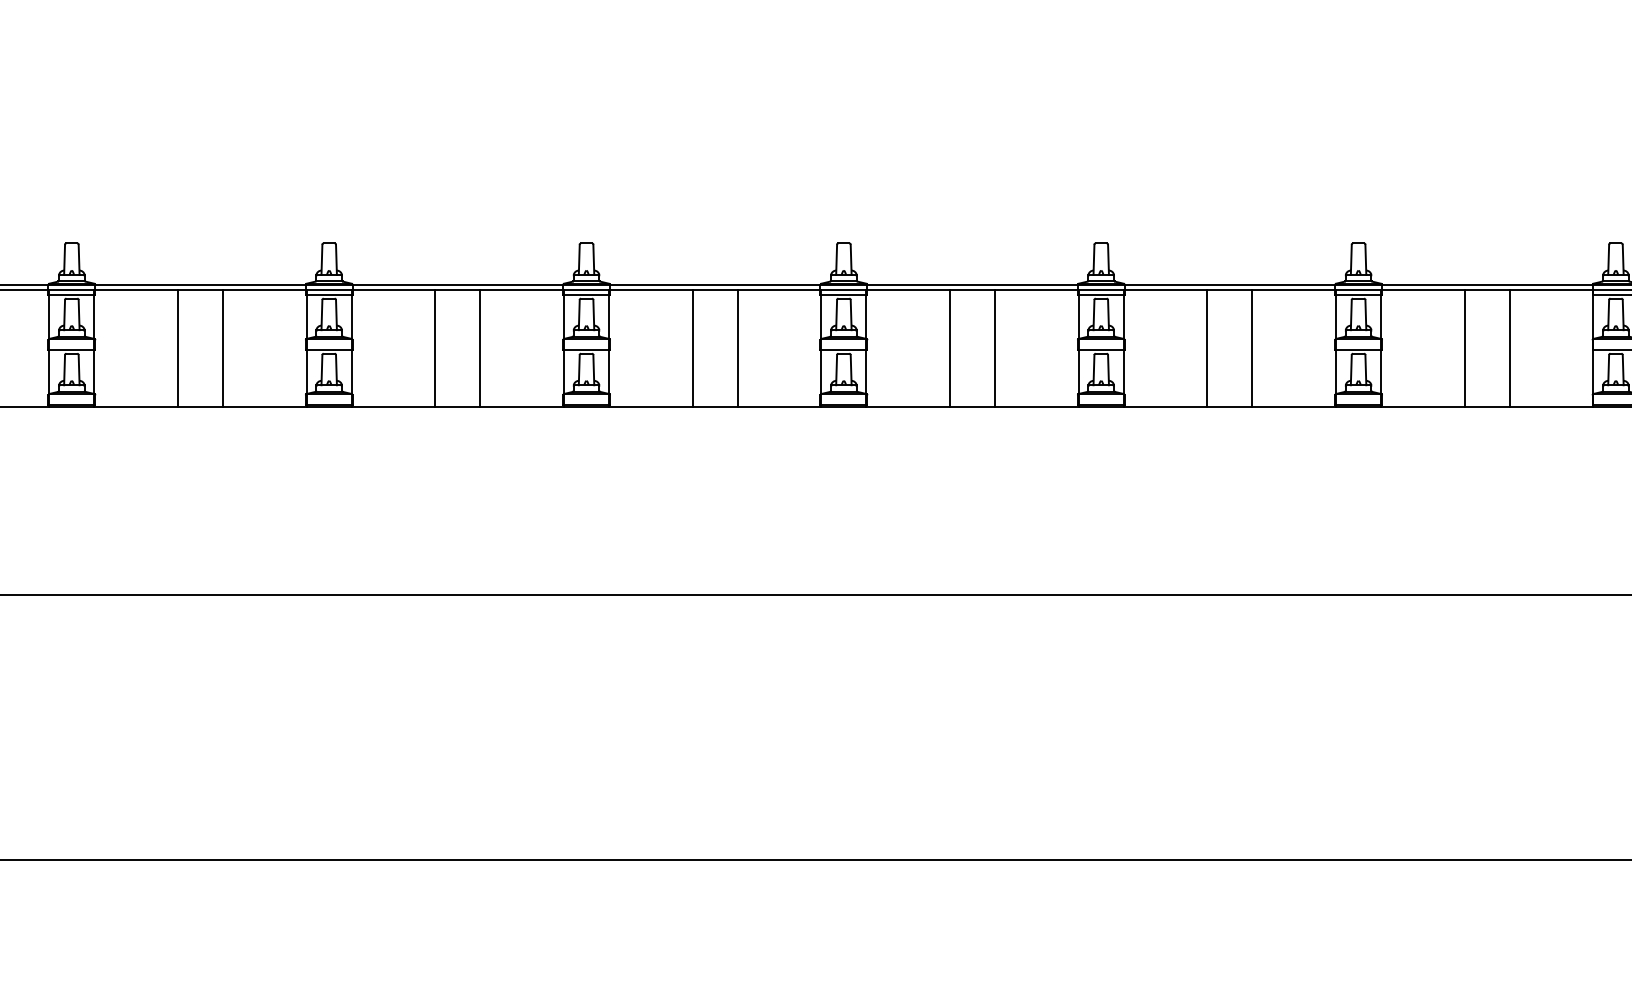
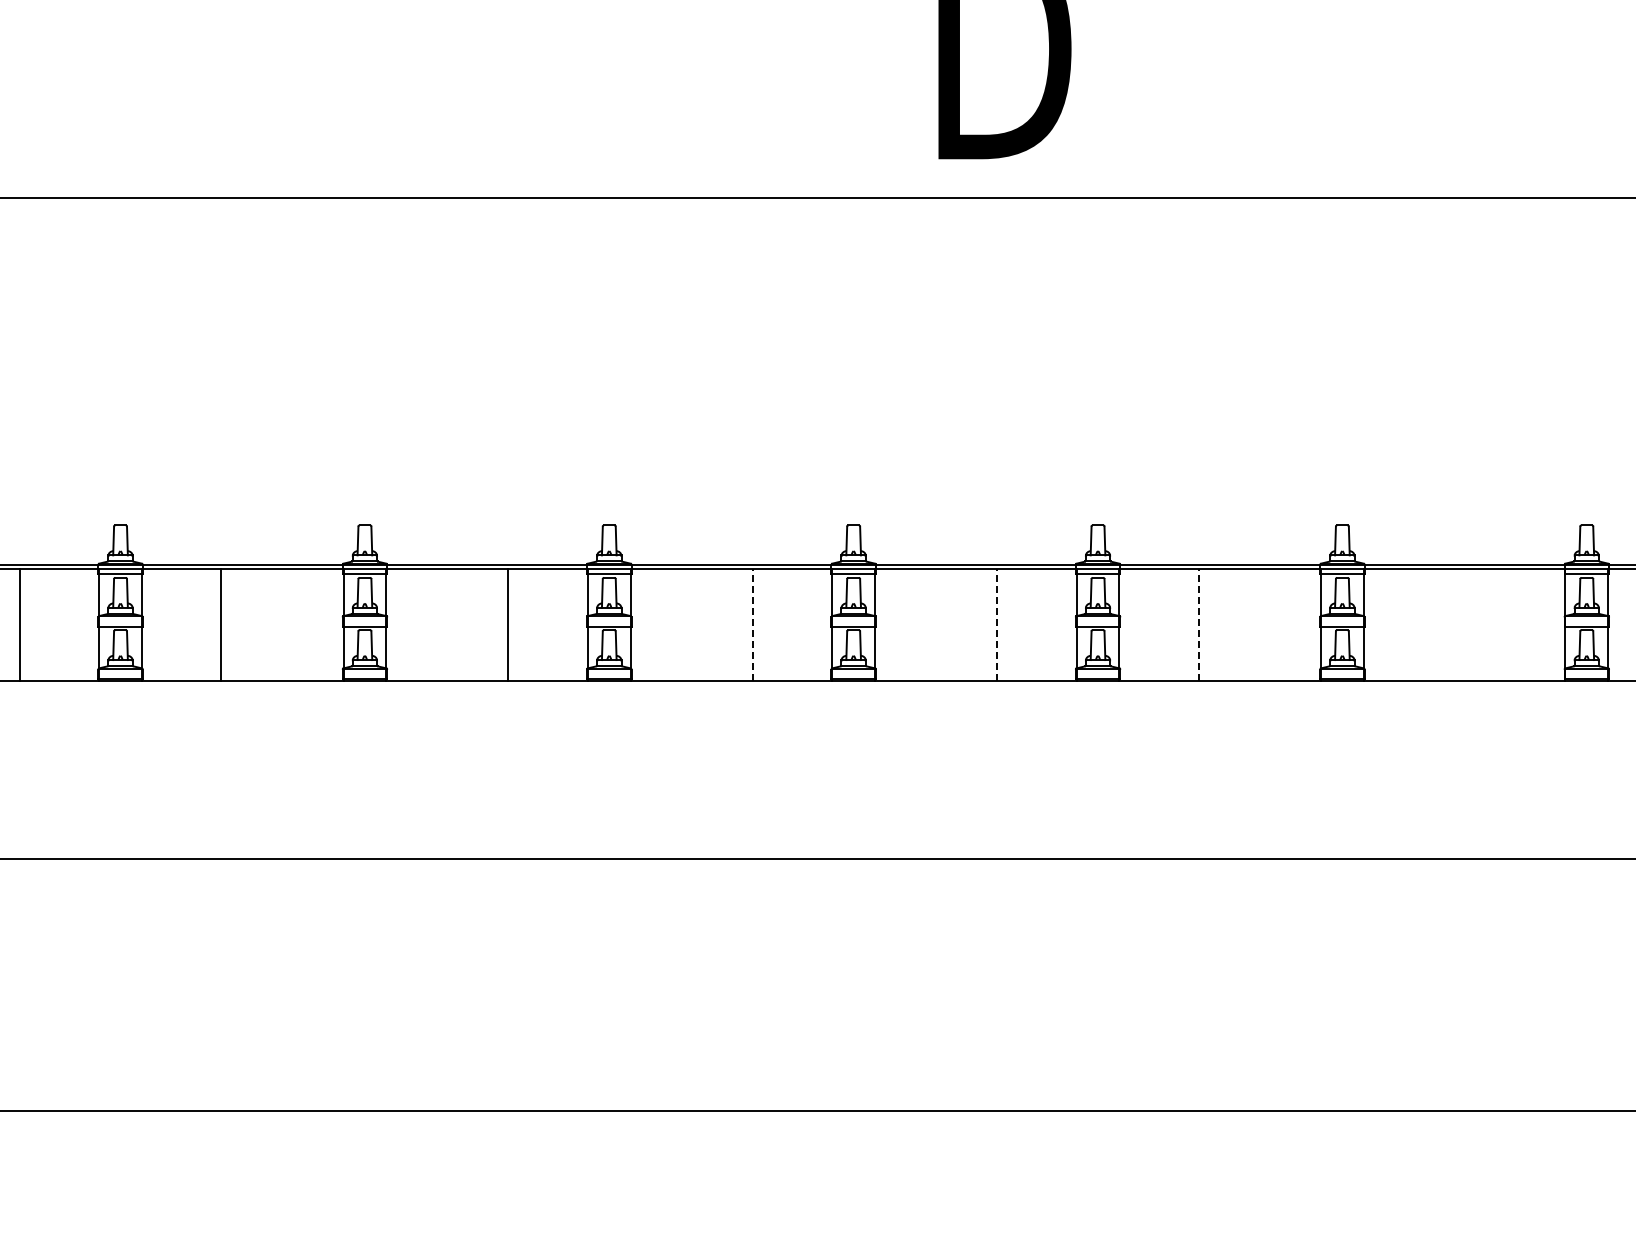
line: (223, 347) -> (264, 624), removed
line: (435, 347) -> (465, 624), removed
line: (693, 347) -> (710, 624), removed
line: (950, 347) -> (954, 624), removed
line: (1252, 347) -> (1241, 624), removed
line: (1465, 347) -> (1443, 624), removed
line: (1509, 347) -> (1485, 624), removed
line: (737, 348) -> (752, 625), solid -> dashed
line: (995, 348) -> (997, 625), solid -> dashed
line: (1207, 348) -> (1198, 625), solid -> dashed

